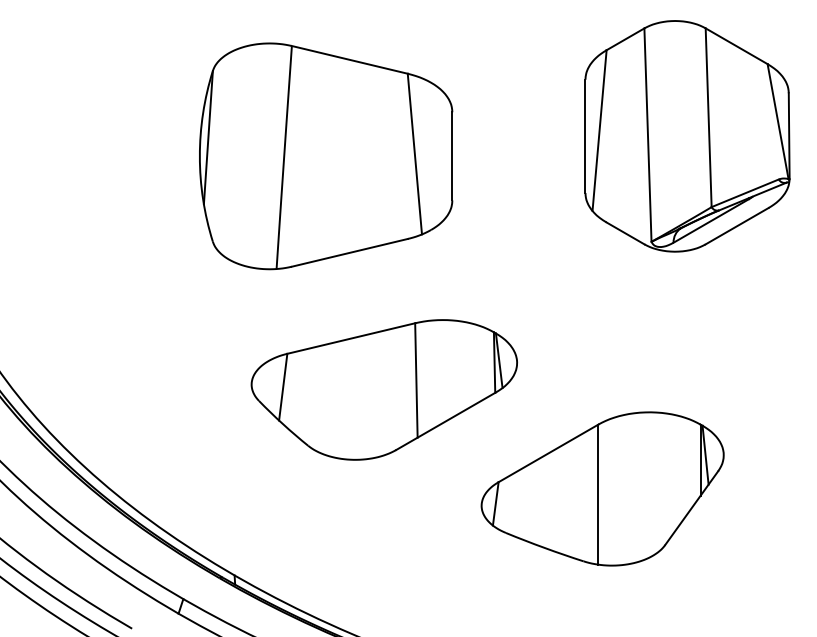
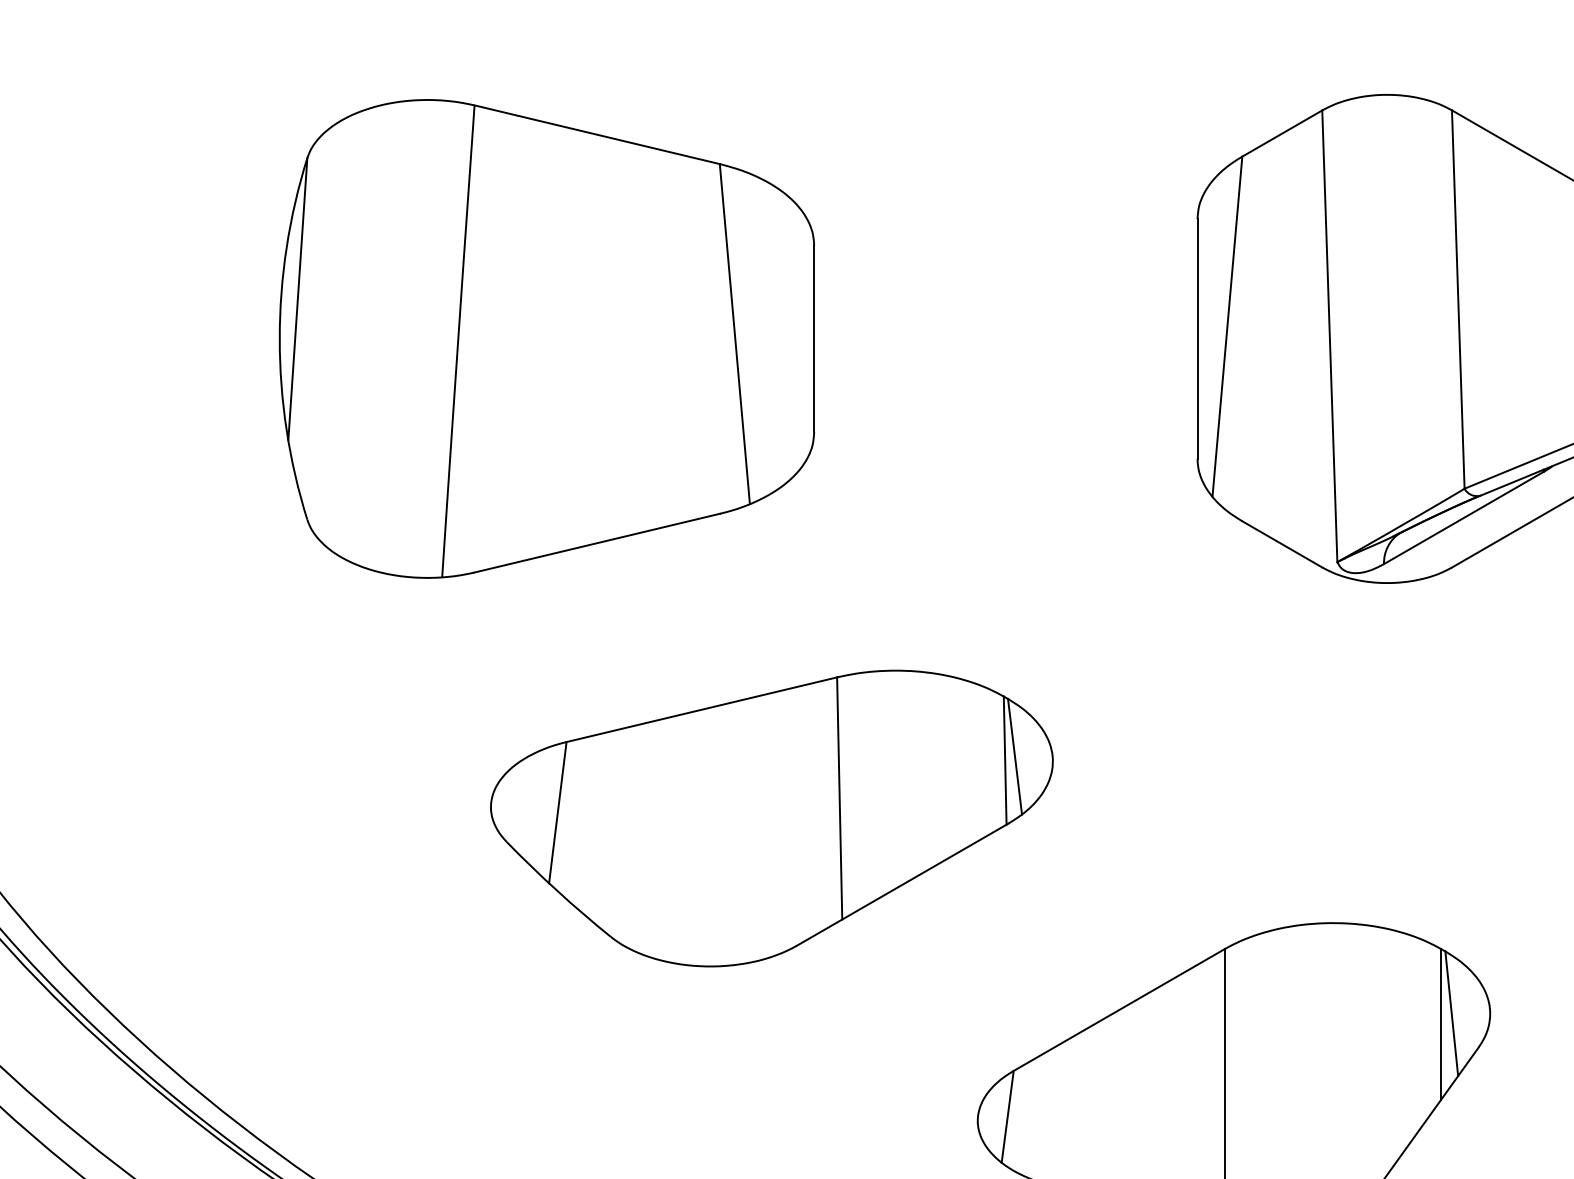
part: (326, 156) -> (547, 339), moved
part: (383, 389) -> (770, 817), moved

